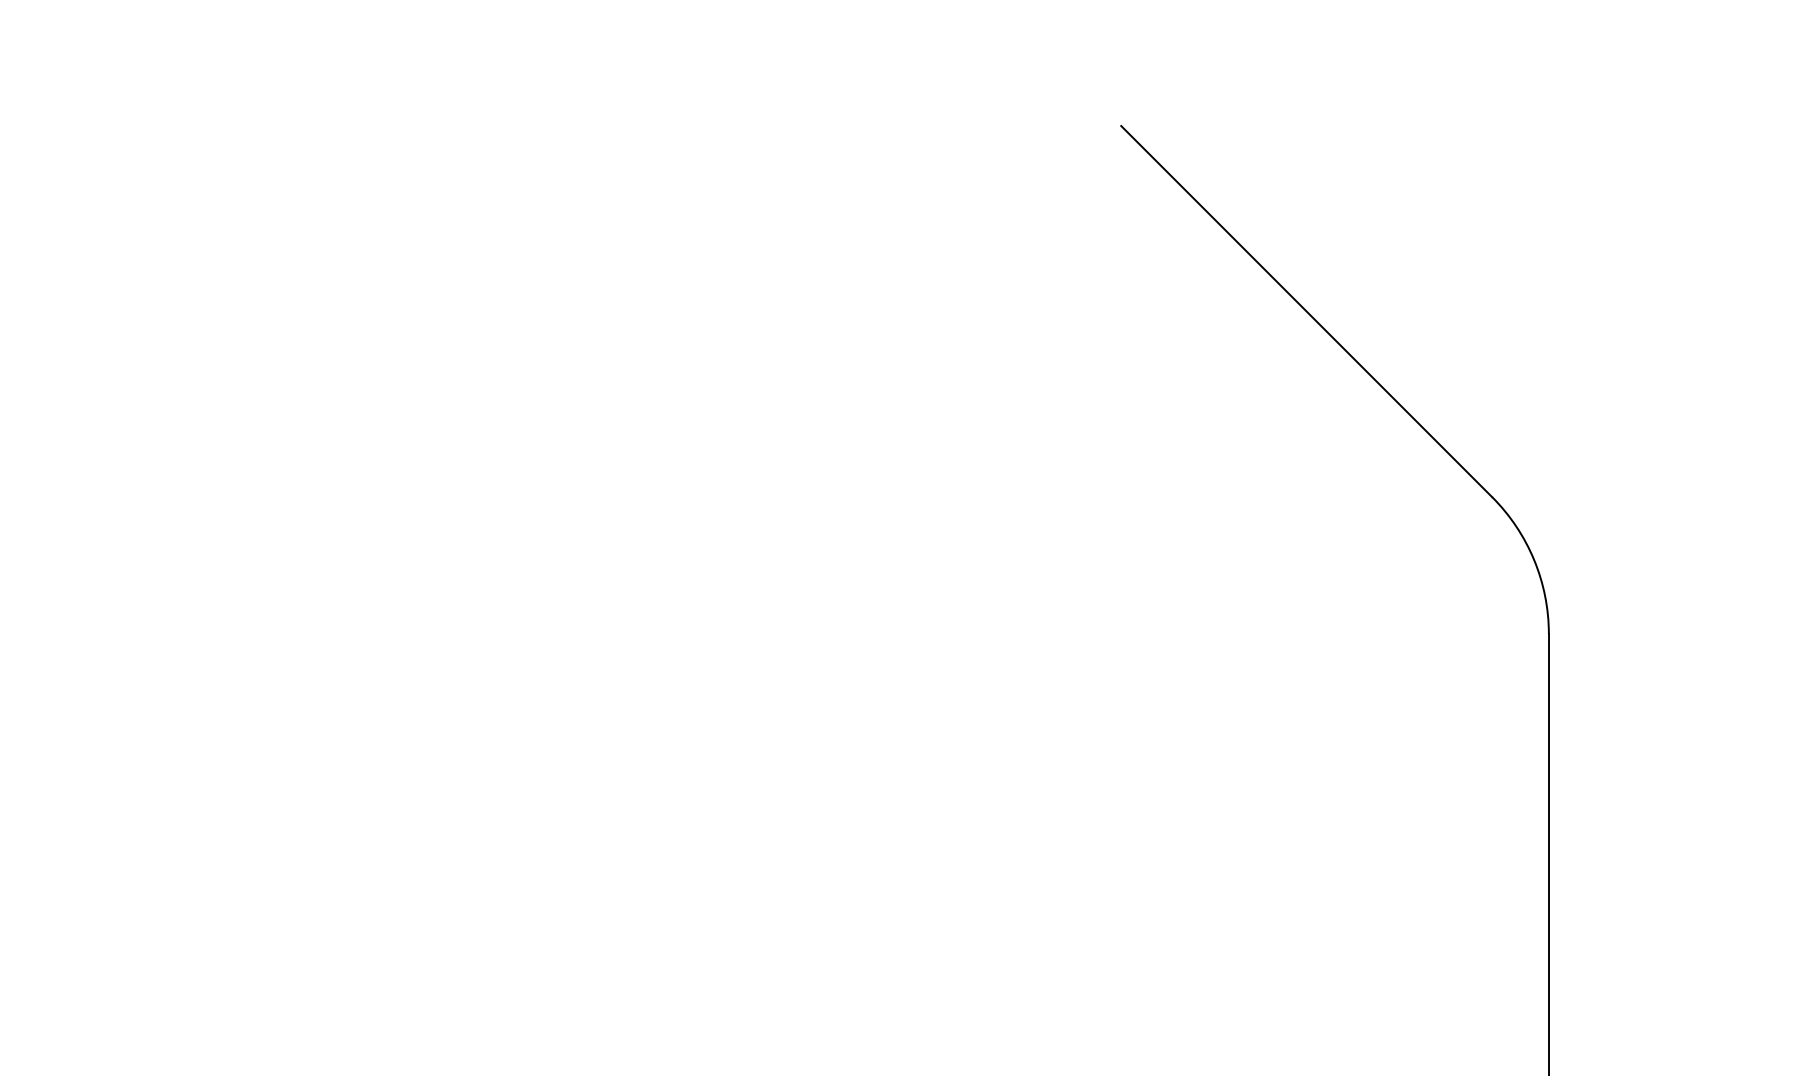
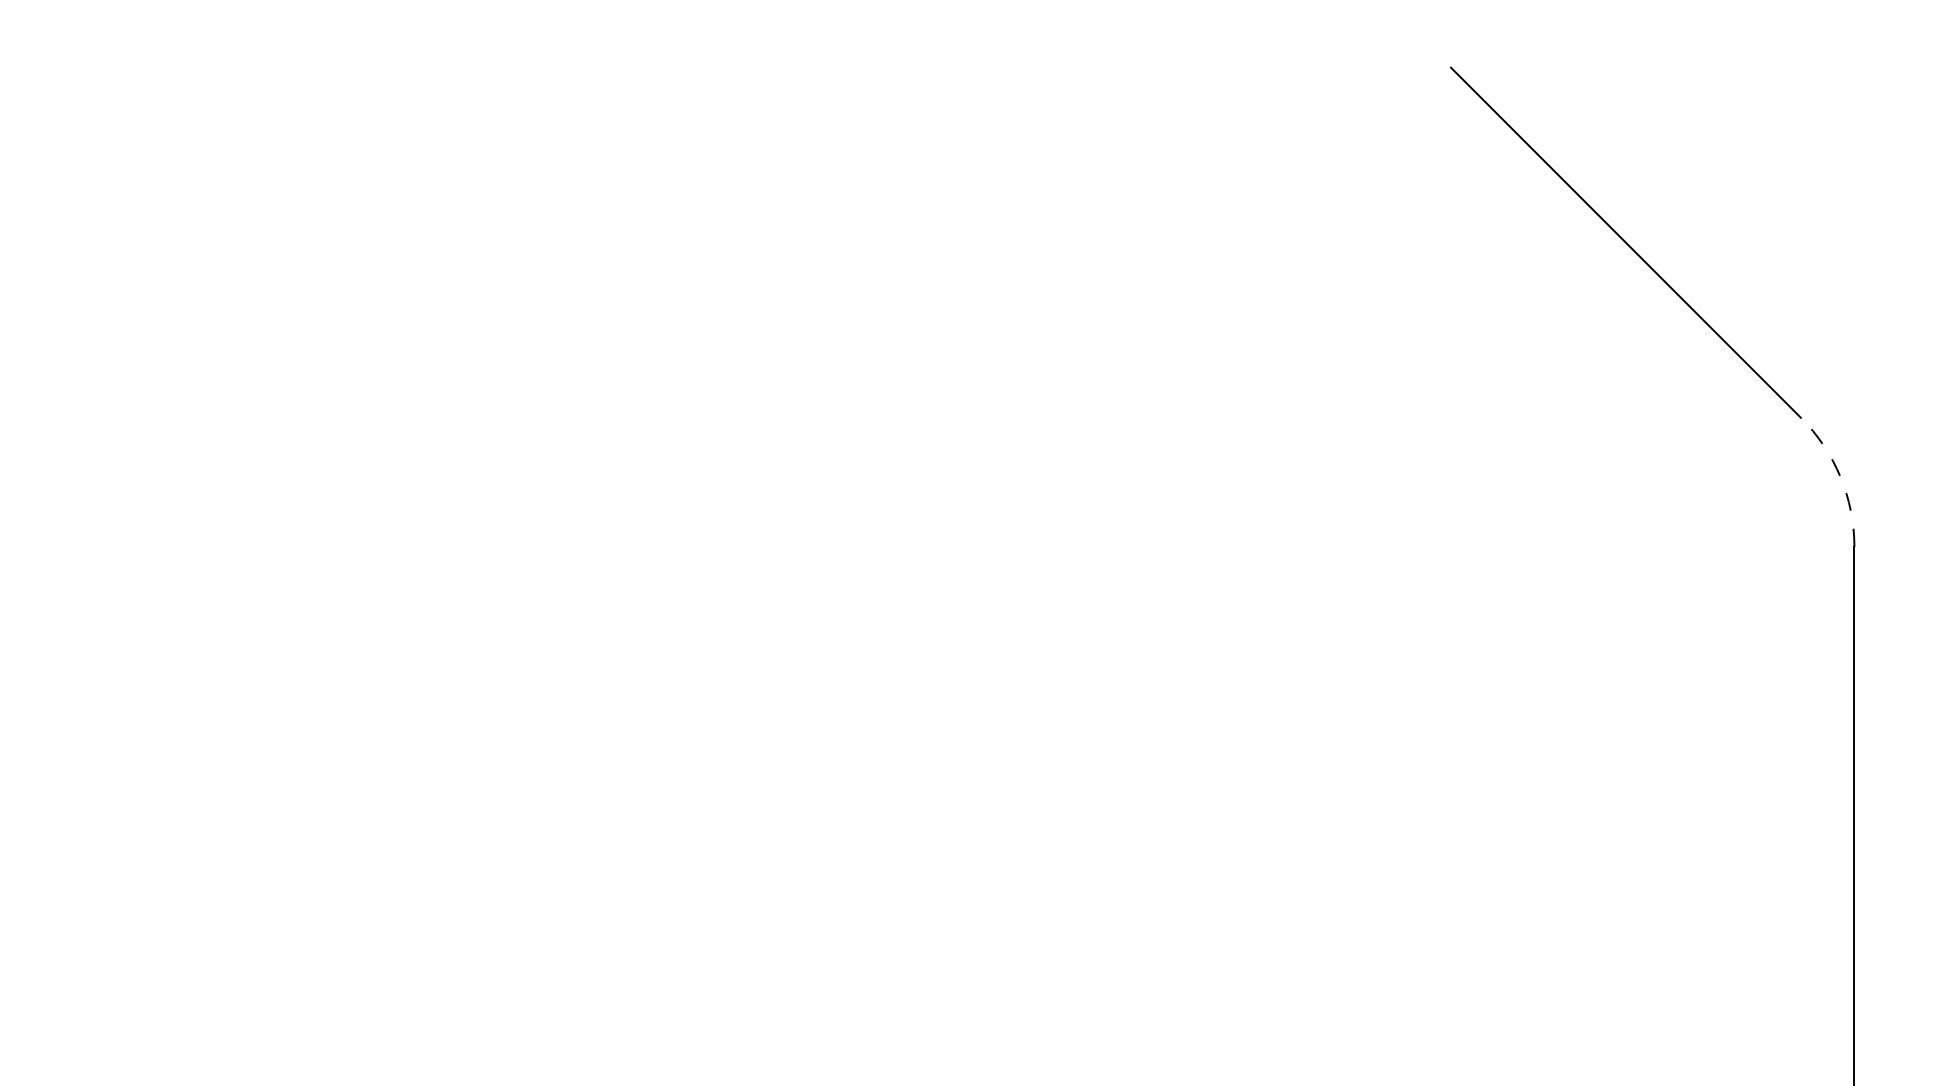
arc: (1534, 560) -> (1840, 477), solid -> dashed

